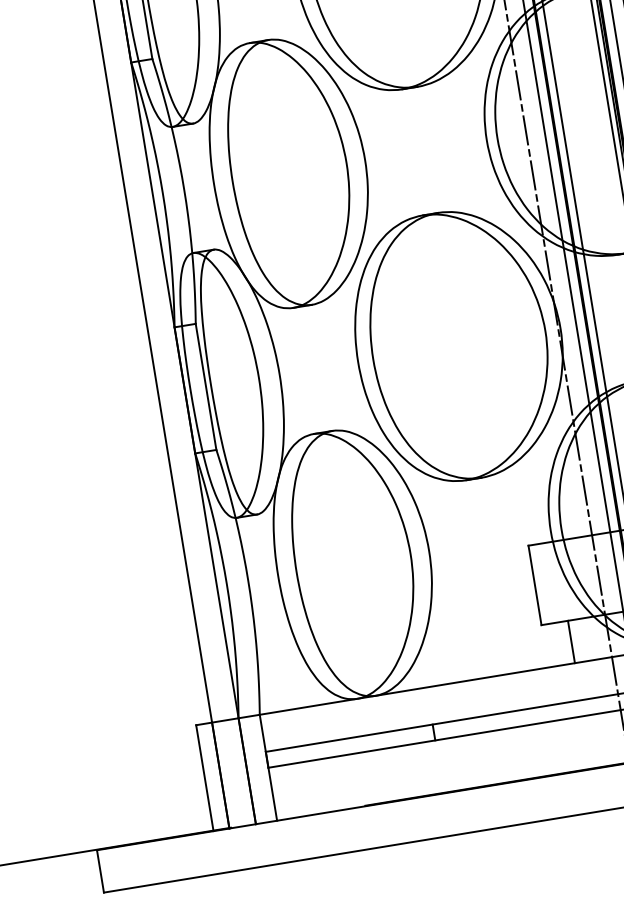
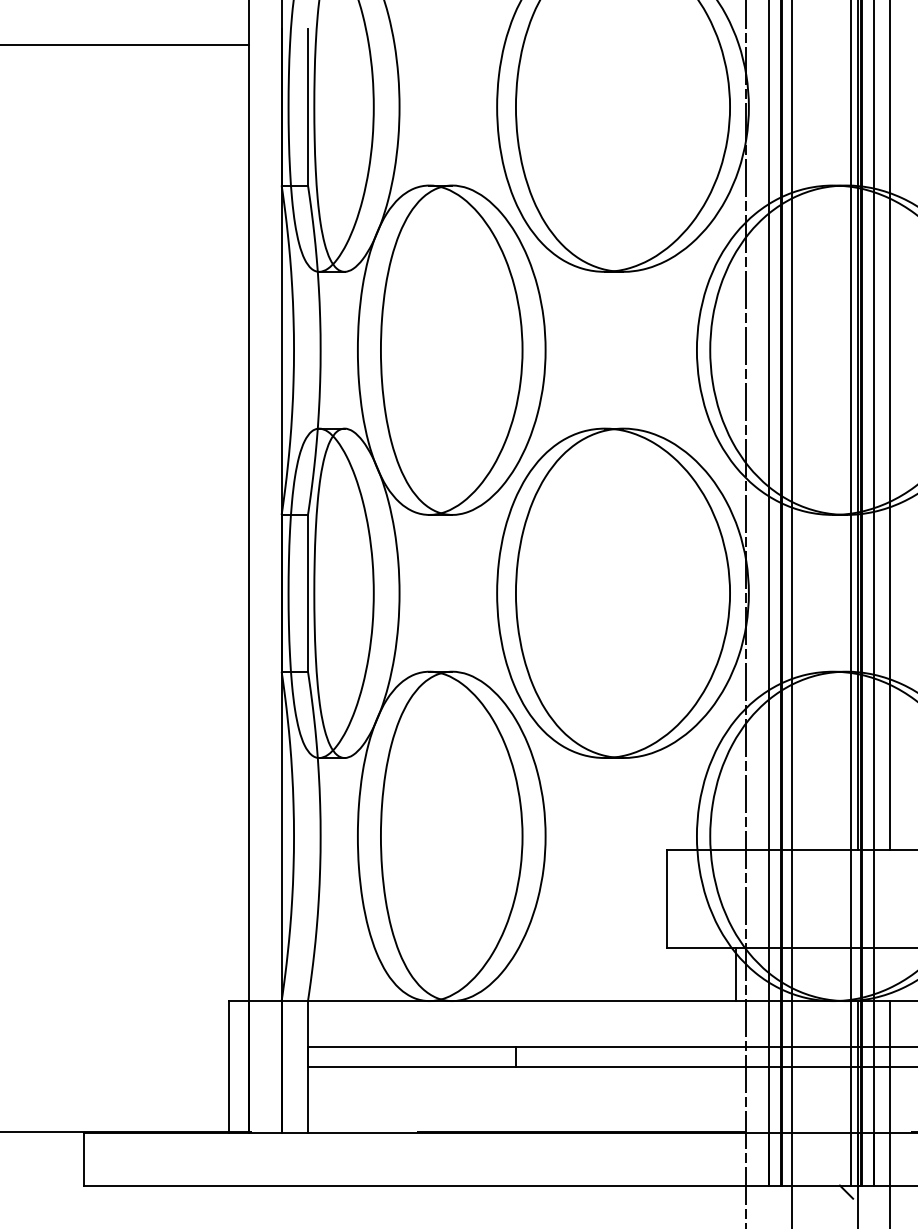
line: (571, 641) -> (735, 974), moved

